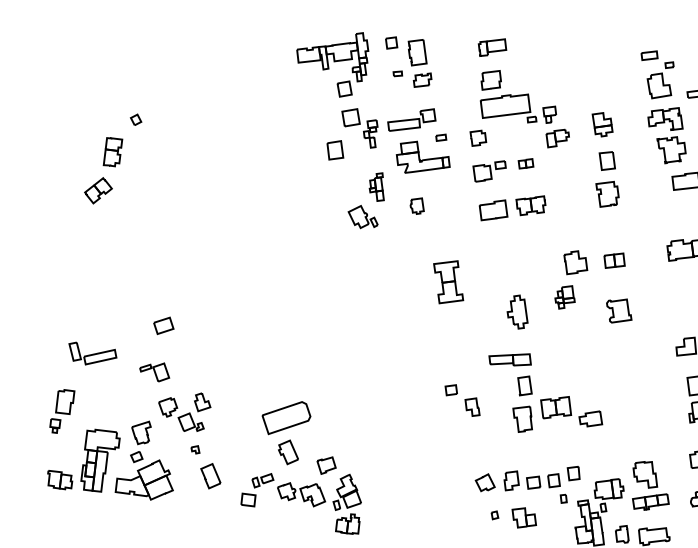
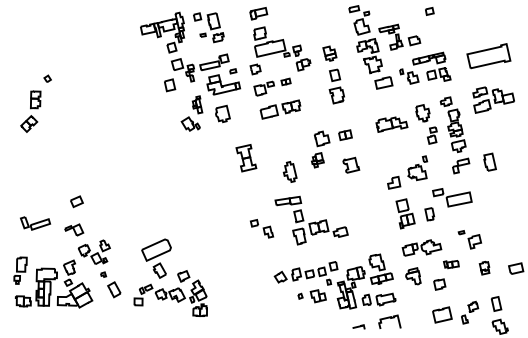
part: (416, 205) -> (222, 113), size x1.67
part: (62, 411) -> (20, 270), moved
part: (512, 517) -> (311, 296), moved

